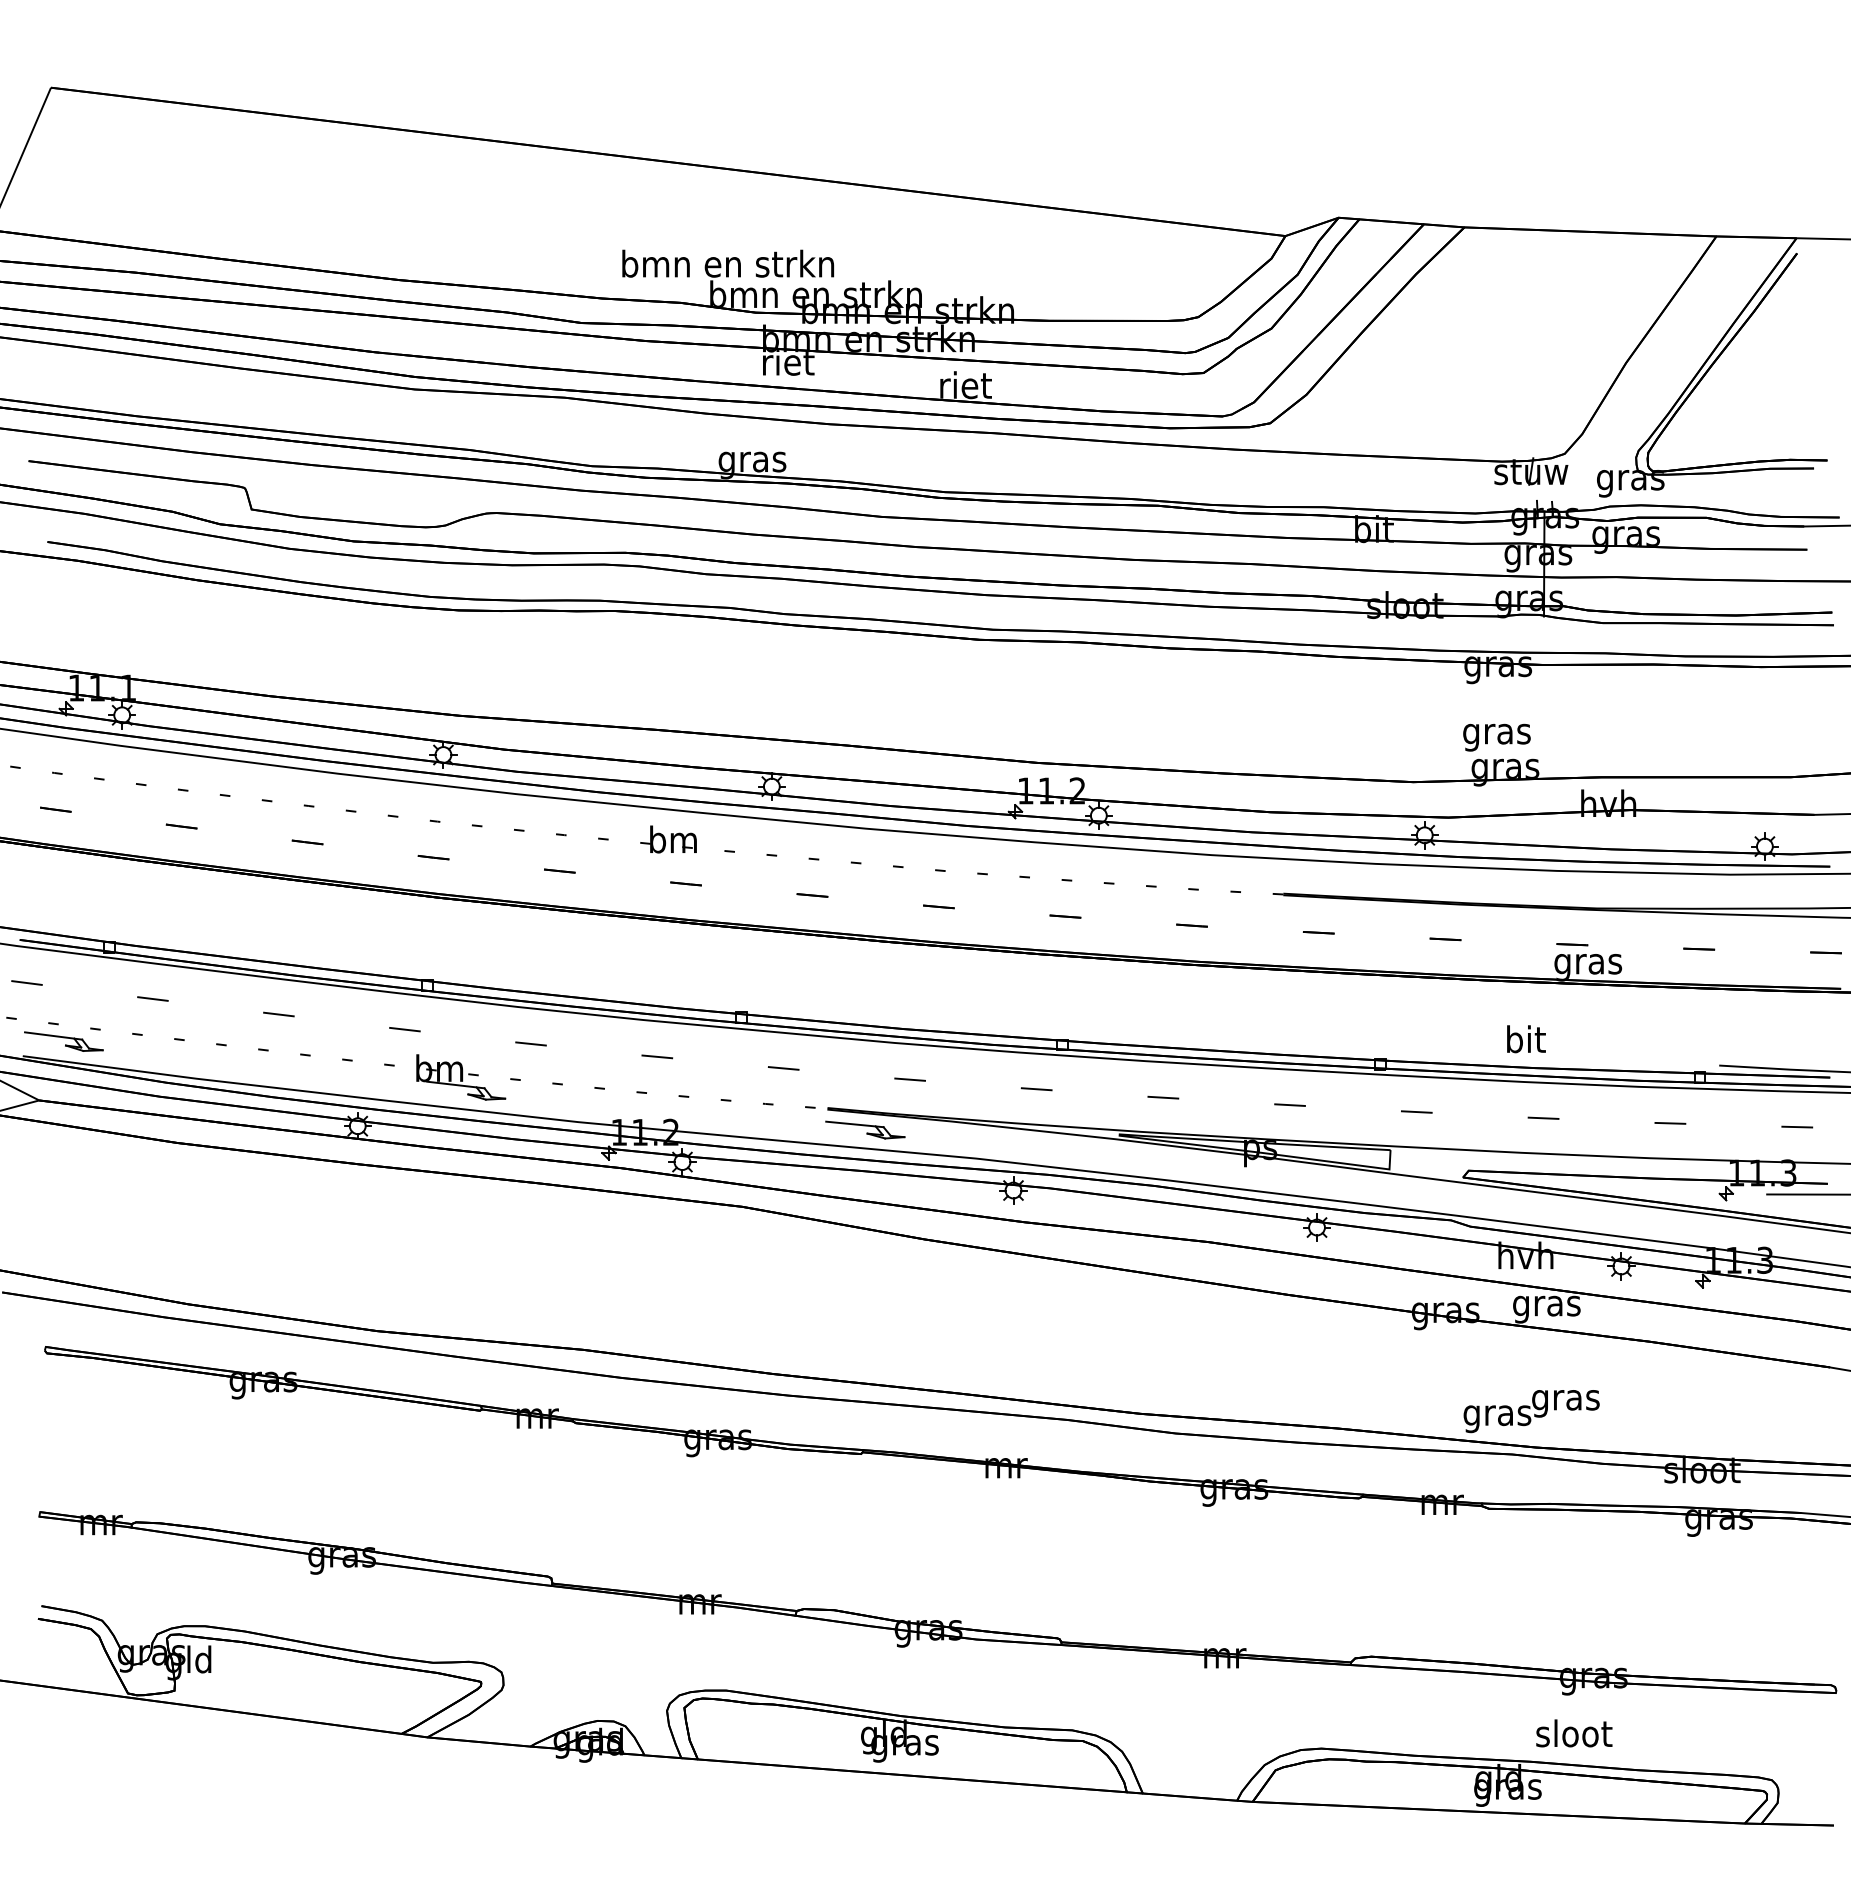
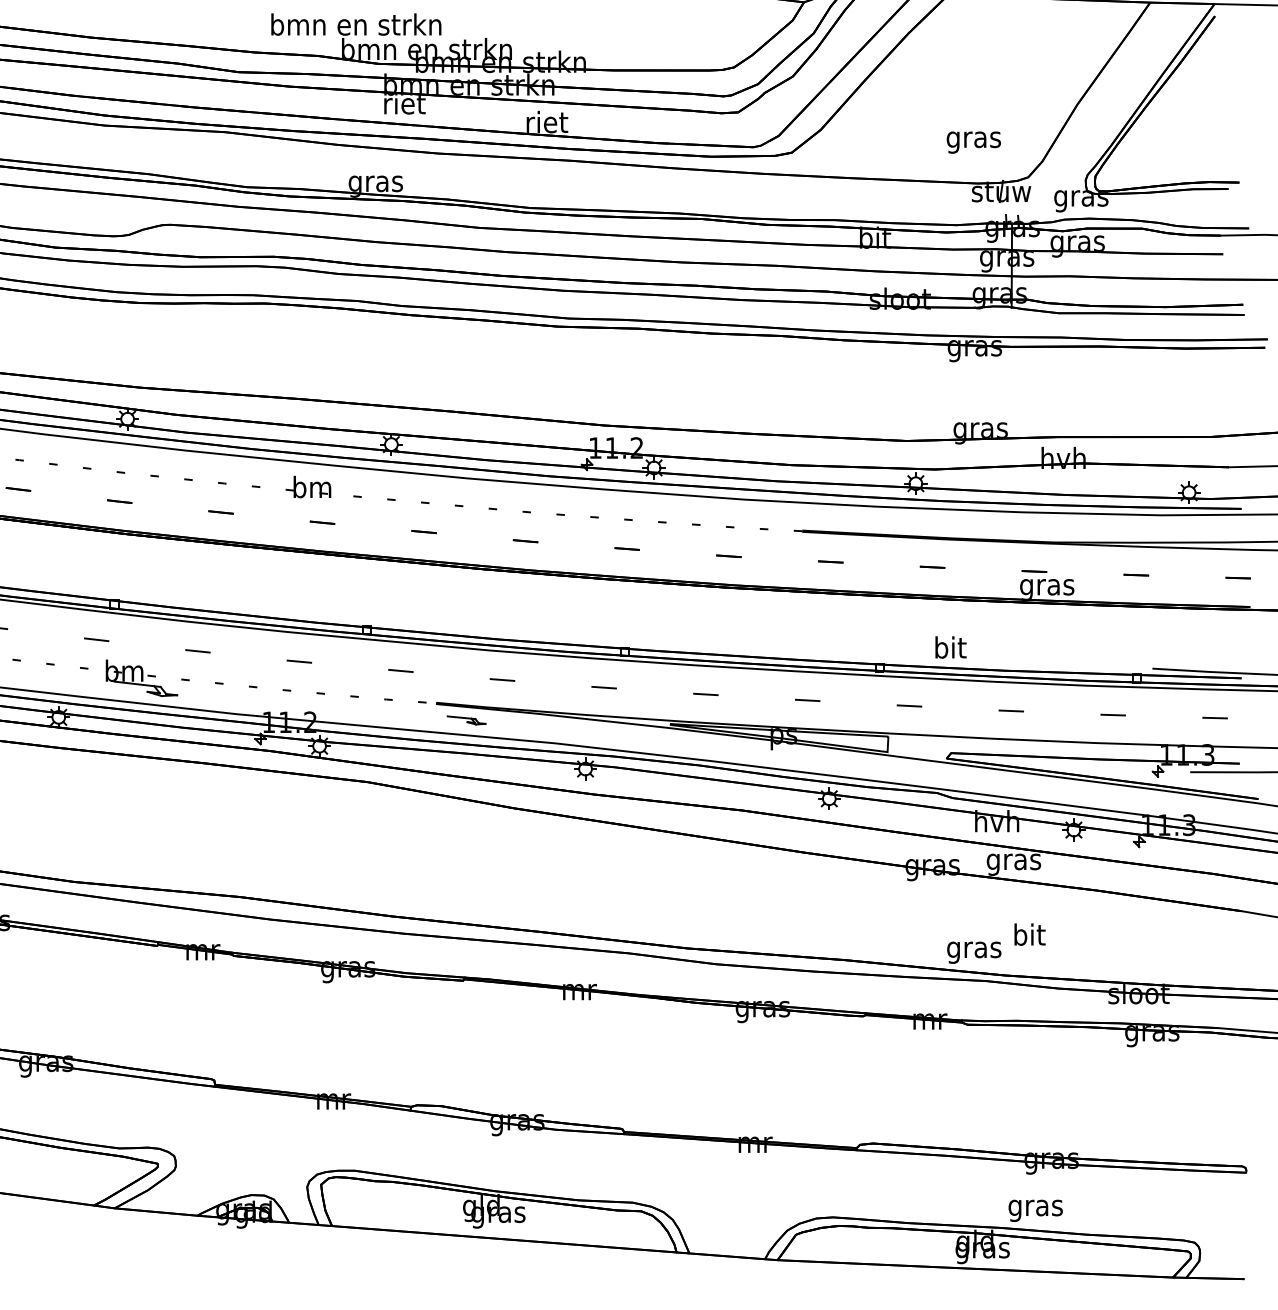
text: (1496, 737) -> (973, 142), moved
text: (1526, 1039) -> (951, 647), moved
part: (865, 1129) -> (466, 720), size x0.6
text: (1565, 1399) -> (1028, 936), gras -> bit
text: (1574, 1736) -> (1036, 1207), sloot -> gras

